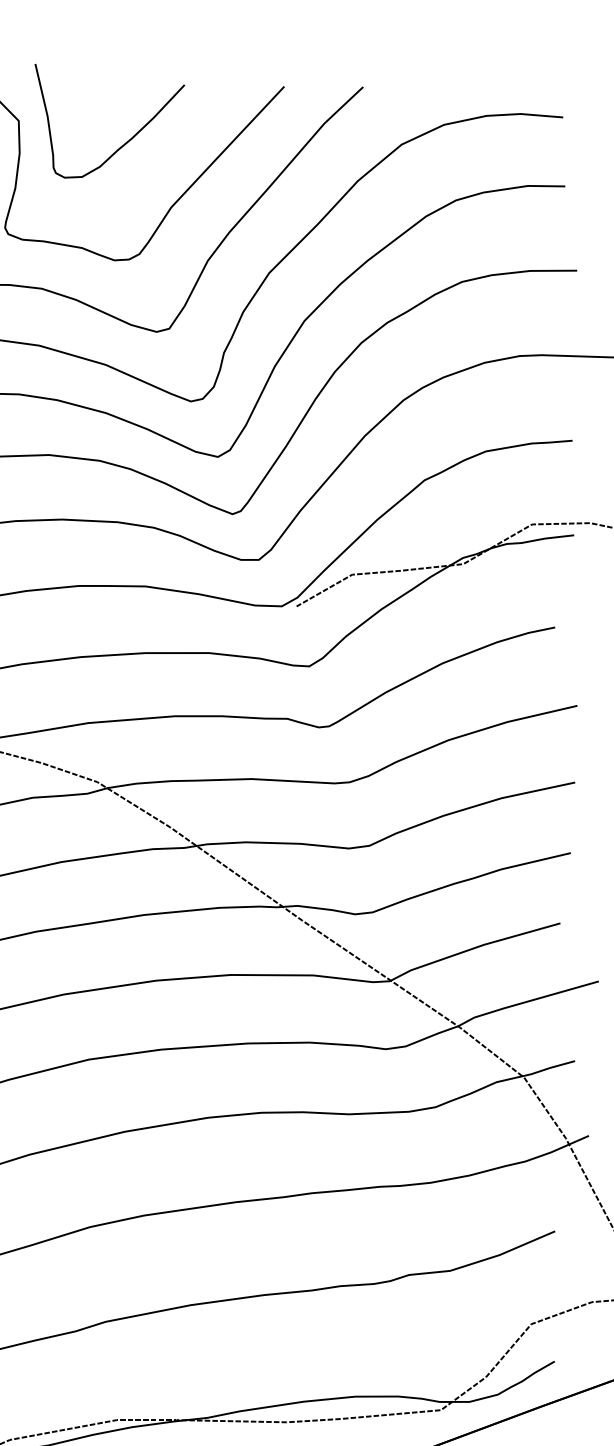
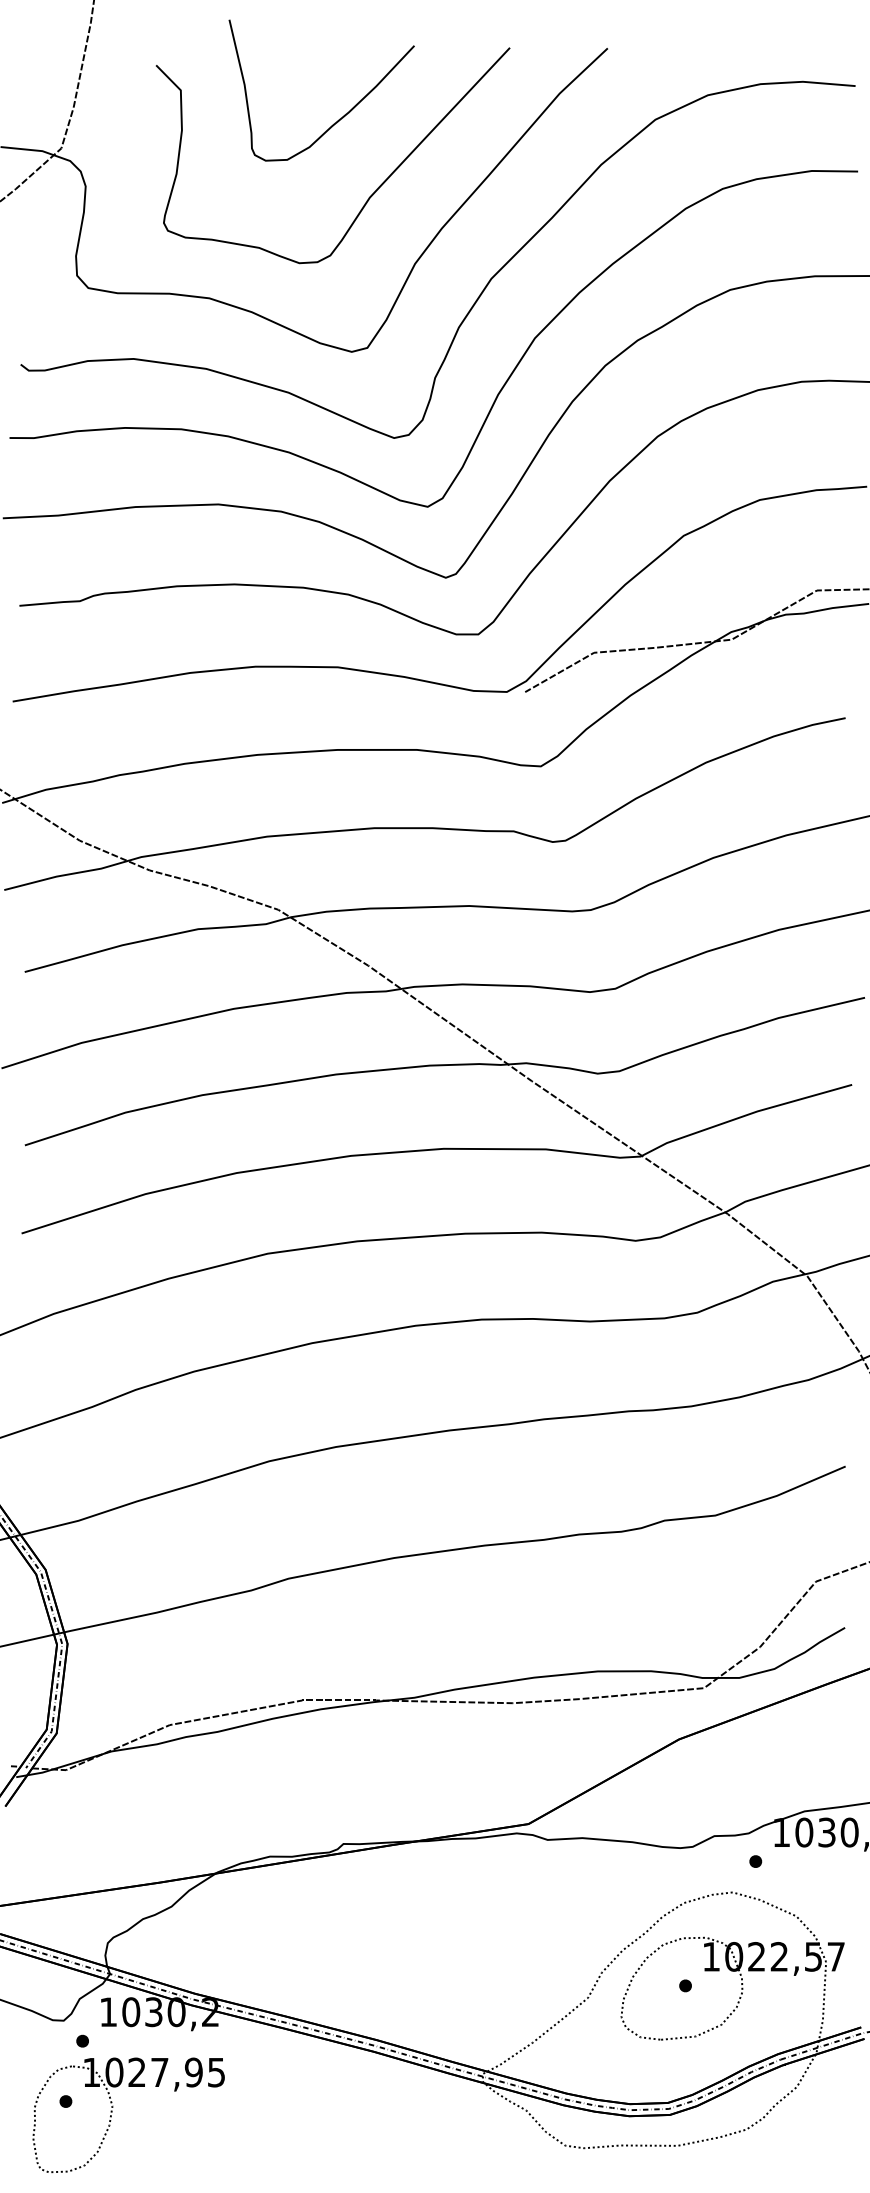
curve: (129, 139) -> (345, 113), moved

